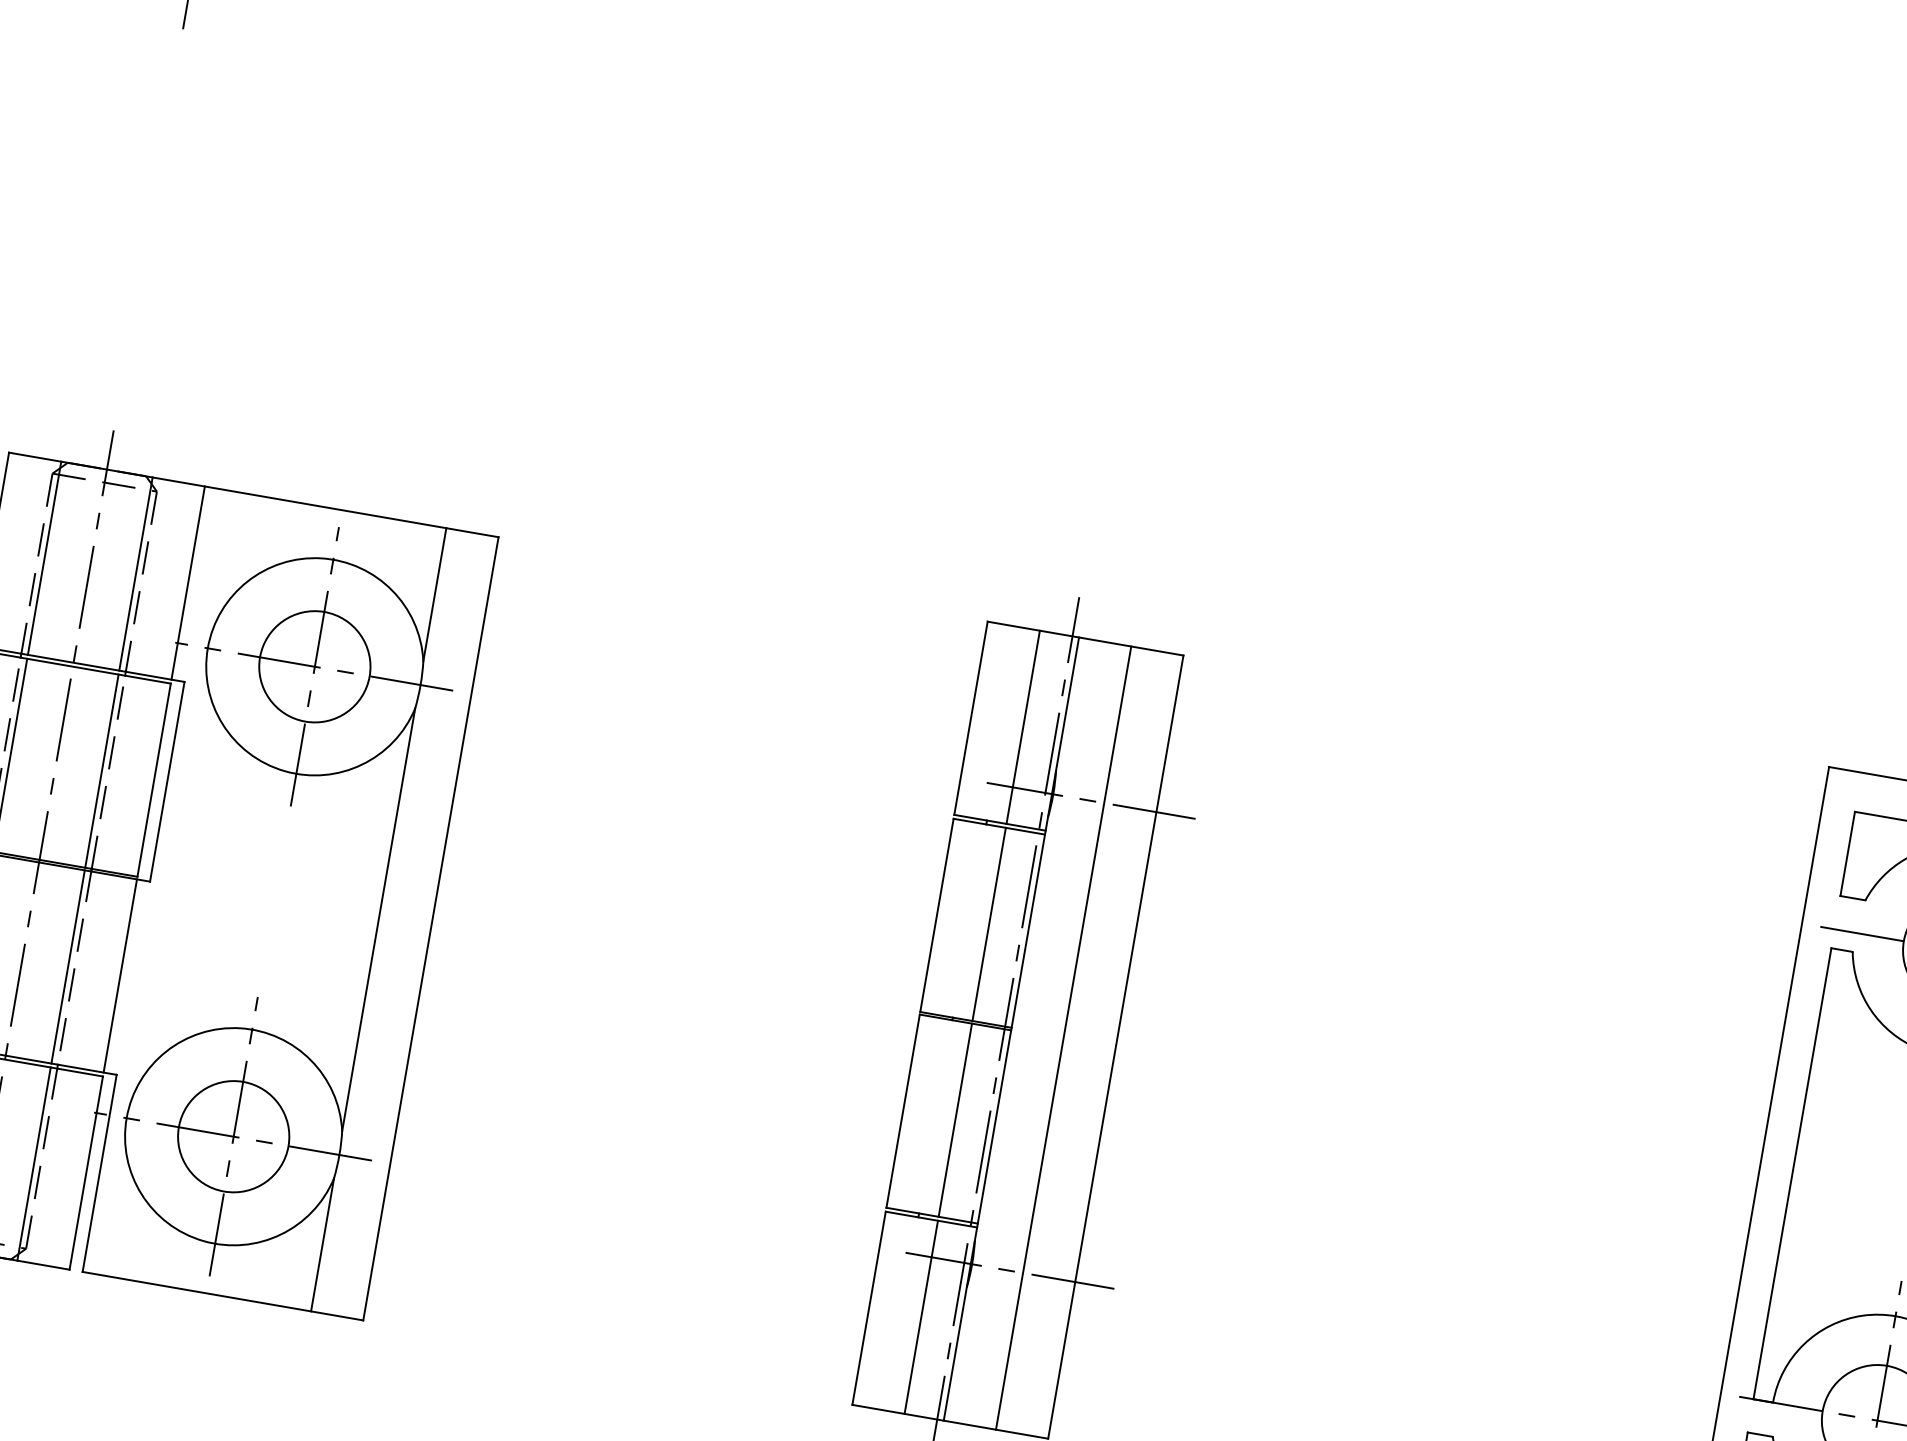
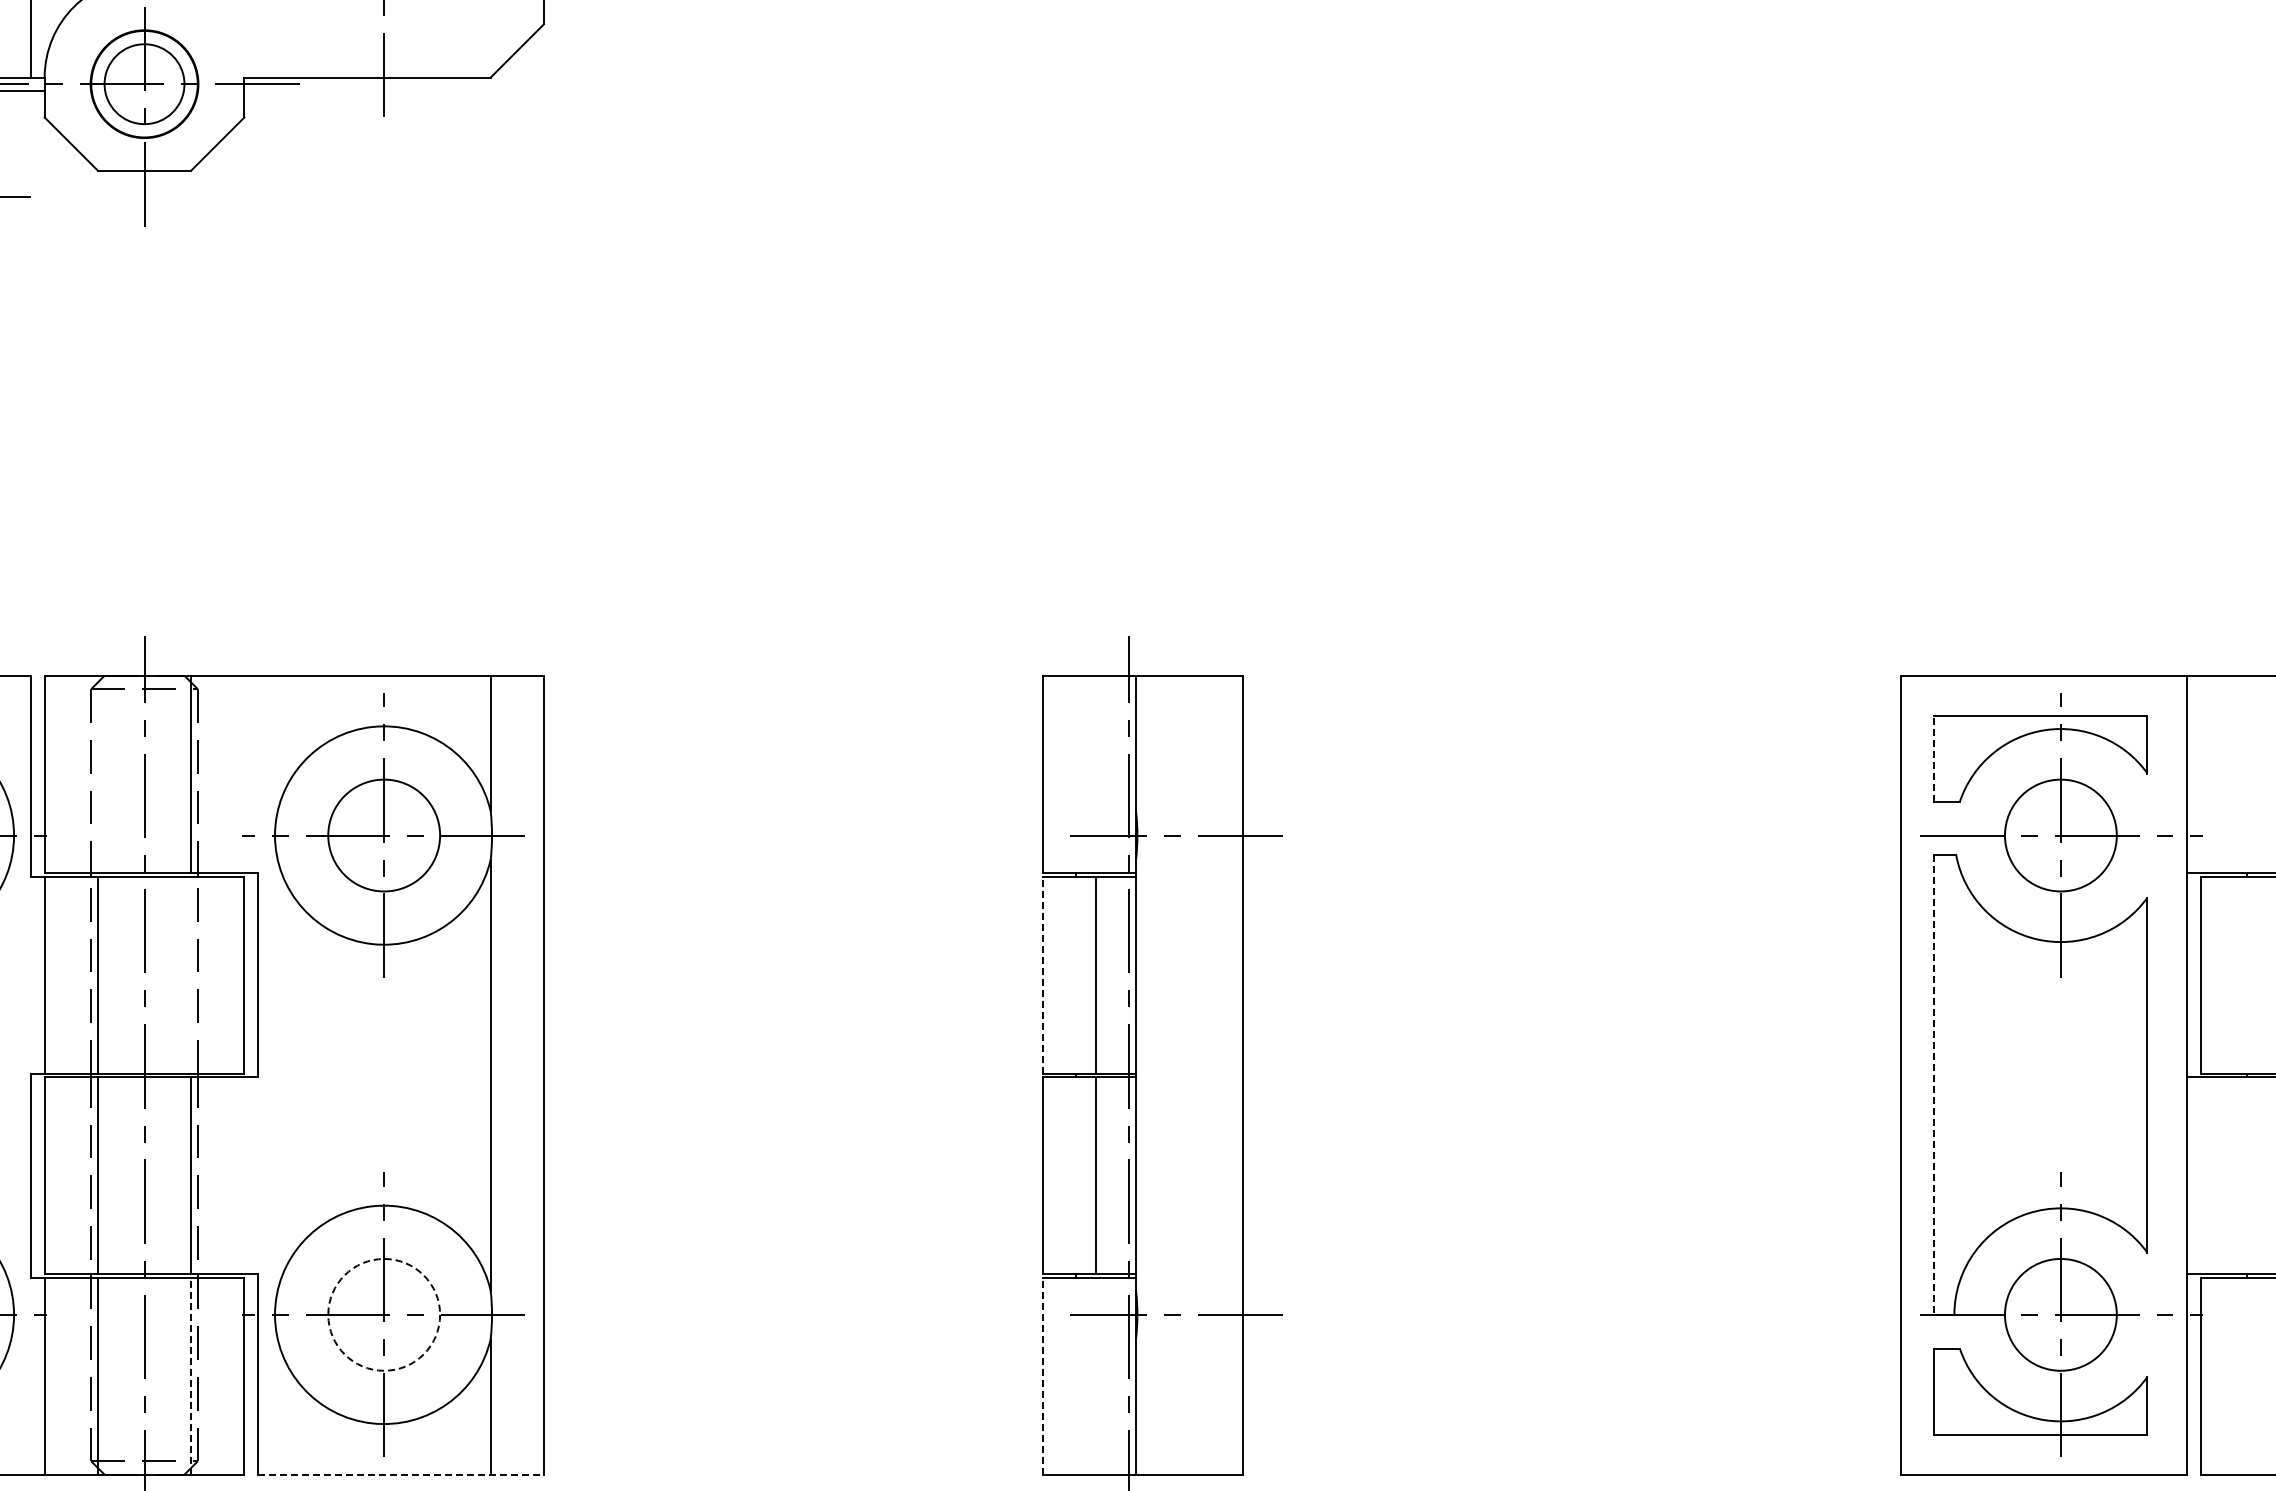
line: (44, 557) -> (97, 773), removed
line: (188, 582) -> (244, 773), removed
line: (1023, 726) -> (1096, 773), removed
line: (102, 770) -> (191, 974), removed
line: (1847, 853) -> (1934, 758), solid -> dashed
line: (936, 915) -> (1042, 975), solid -> dashed
line: (120, 975) -> (244, 1174), removed
line: (1063, 1037) -> (1189, 1074), removed
circle: (234, 1136) -> (384, 1314), solid -> dashed
line: (34, 1164) -> (191, 1376), solid -> dashed
line: (1792, 1174) -> (1934, 1085), solid -> dashed
line: (223, 1296) -> (401, 1474), solid -> dashed
line: (868, 1308) -> (1042, 1376), solid -> dashed
line: (921, 1316) -> (1096, 1375), removed

